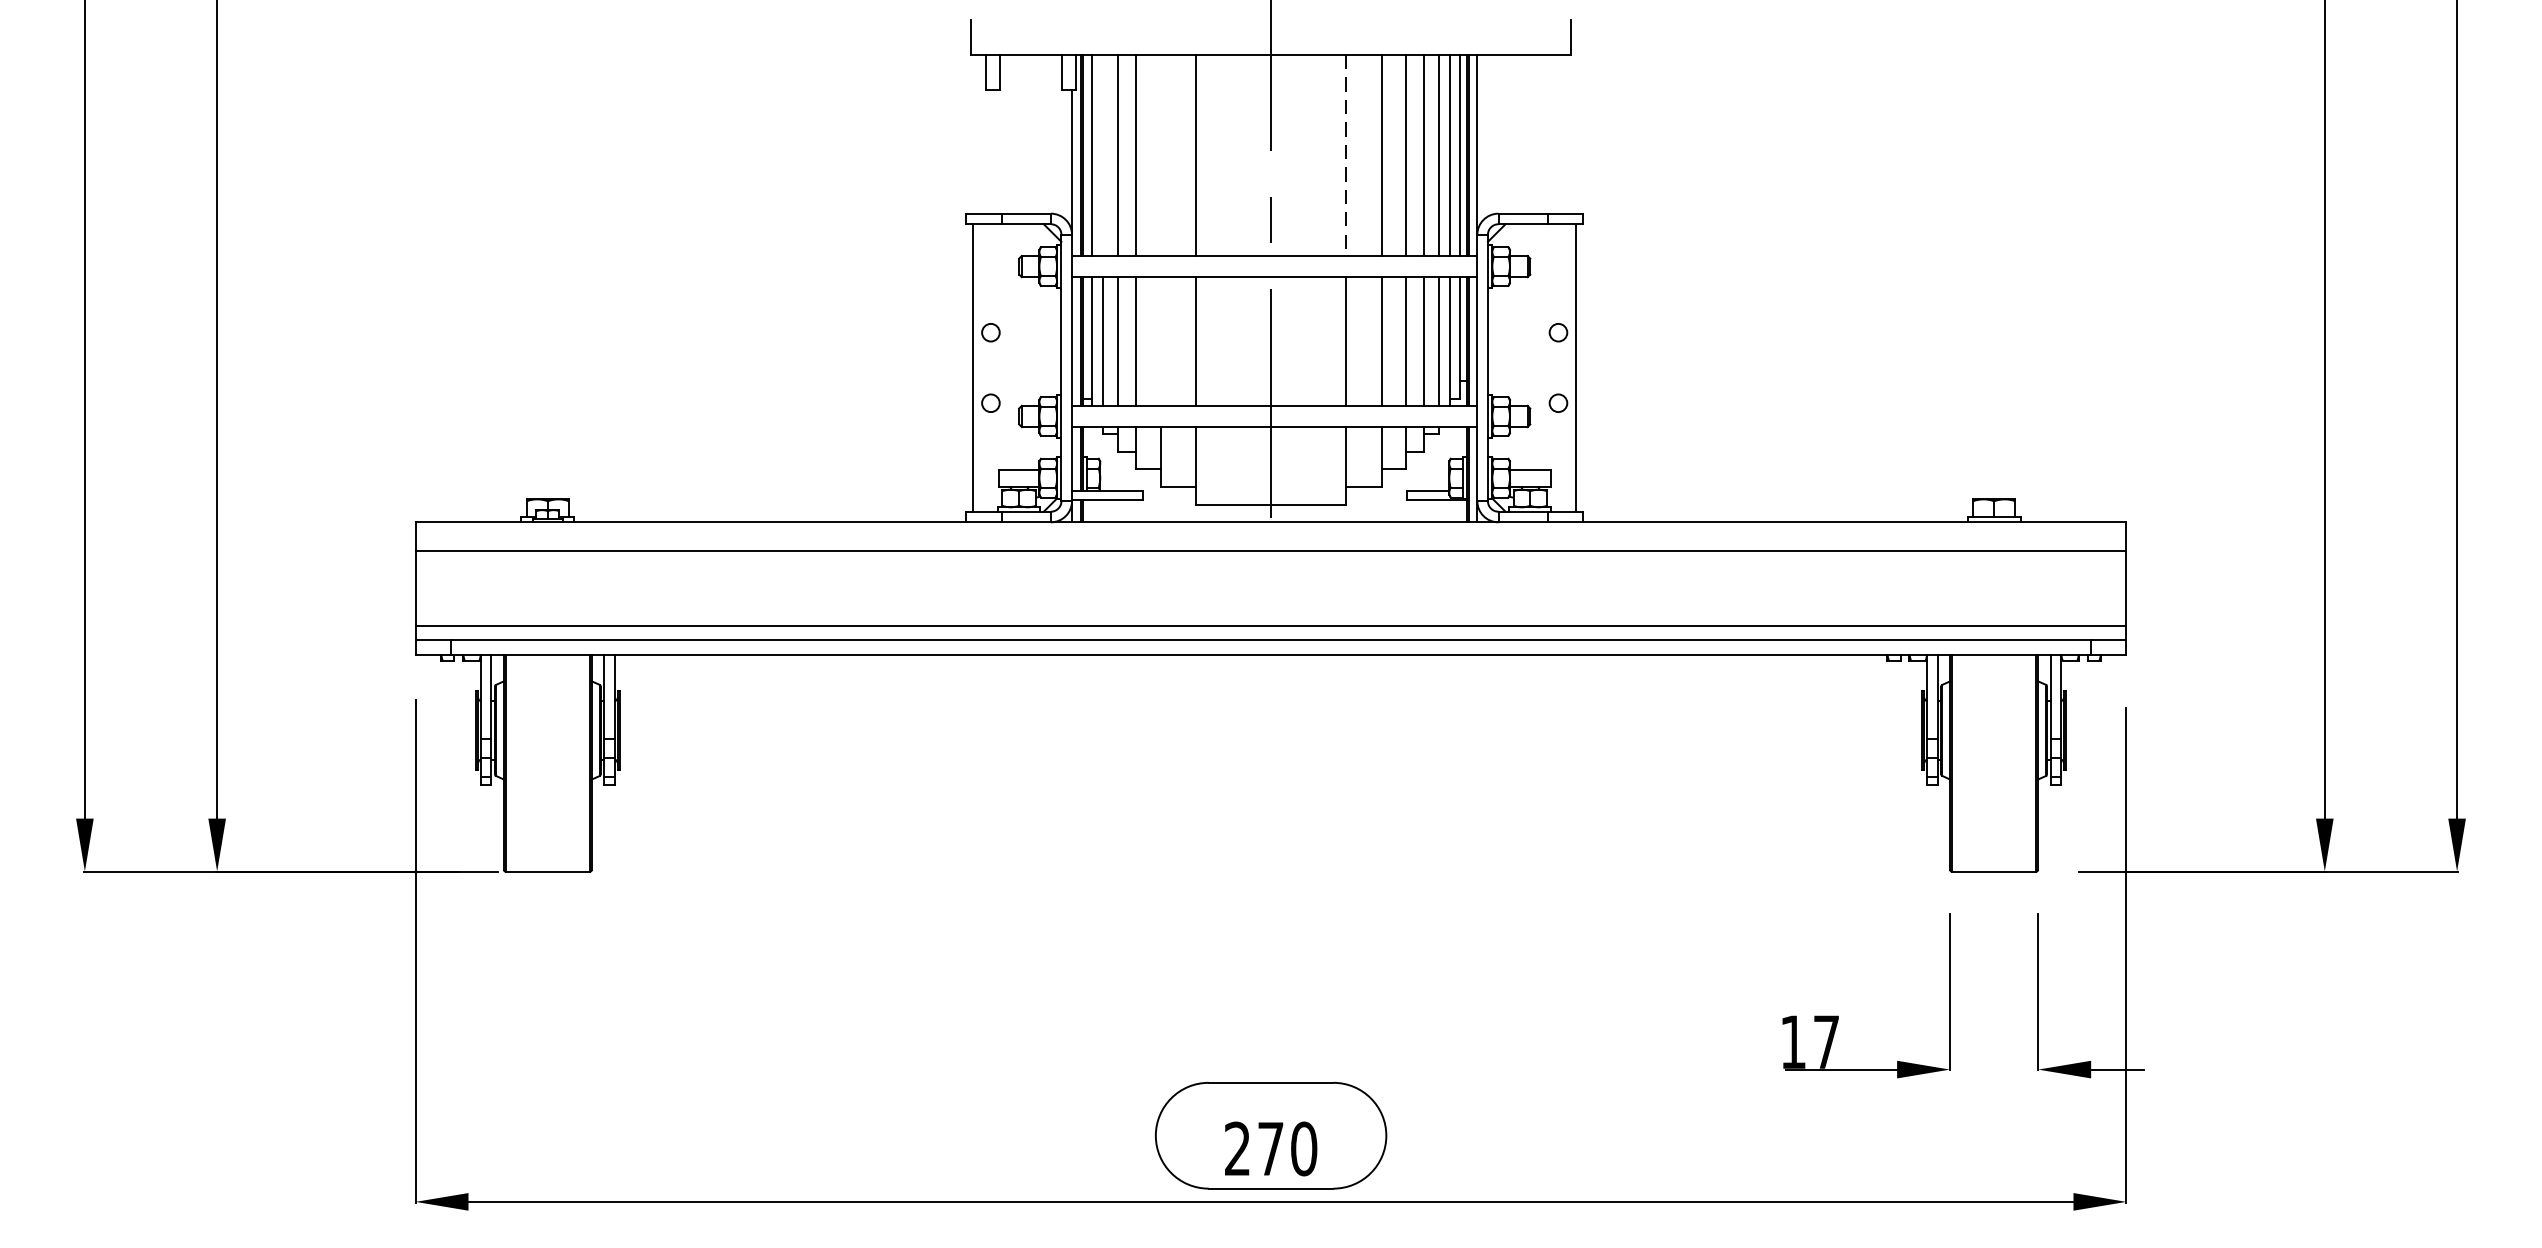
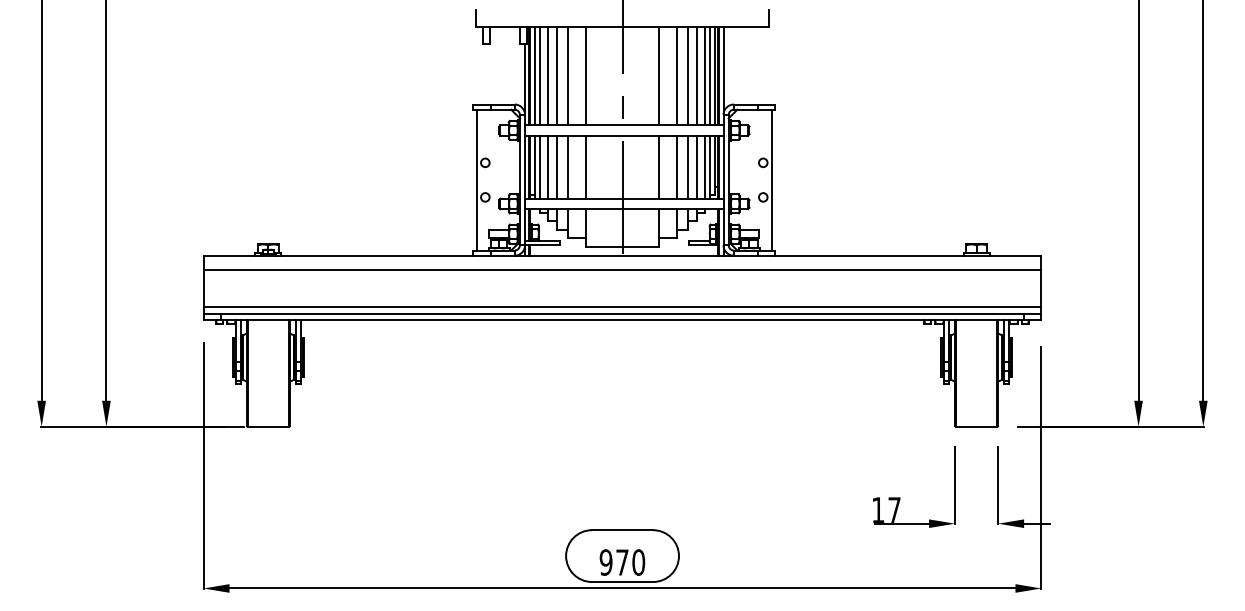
line: (1103, 154) -> (540, 75), added
line: (1160, 154) -> (568, 75), added
line: (1346, 156) -> (659, 76), dashed -> solid
line: (1160, 340) -> (568, 166), added
text: (1236, 1148) -> (605, 562), 270 -> 970

